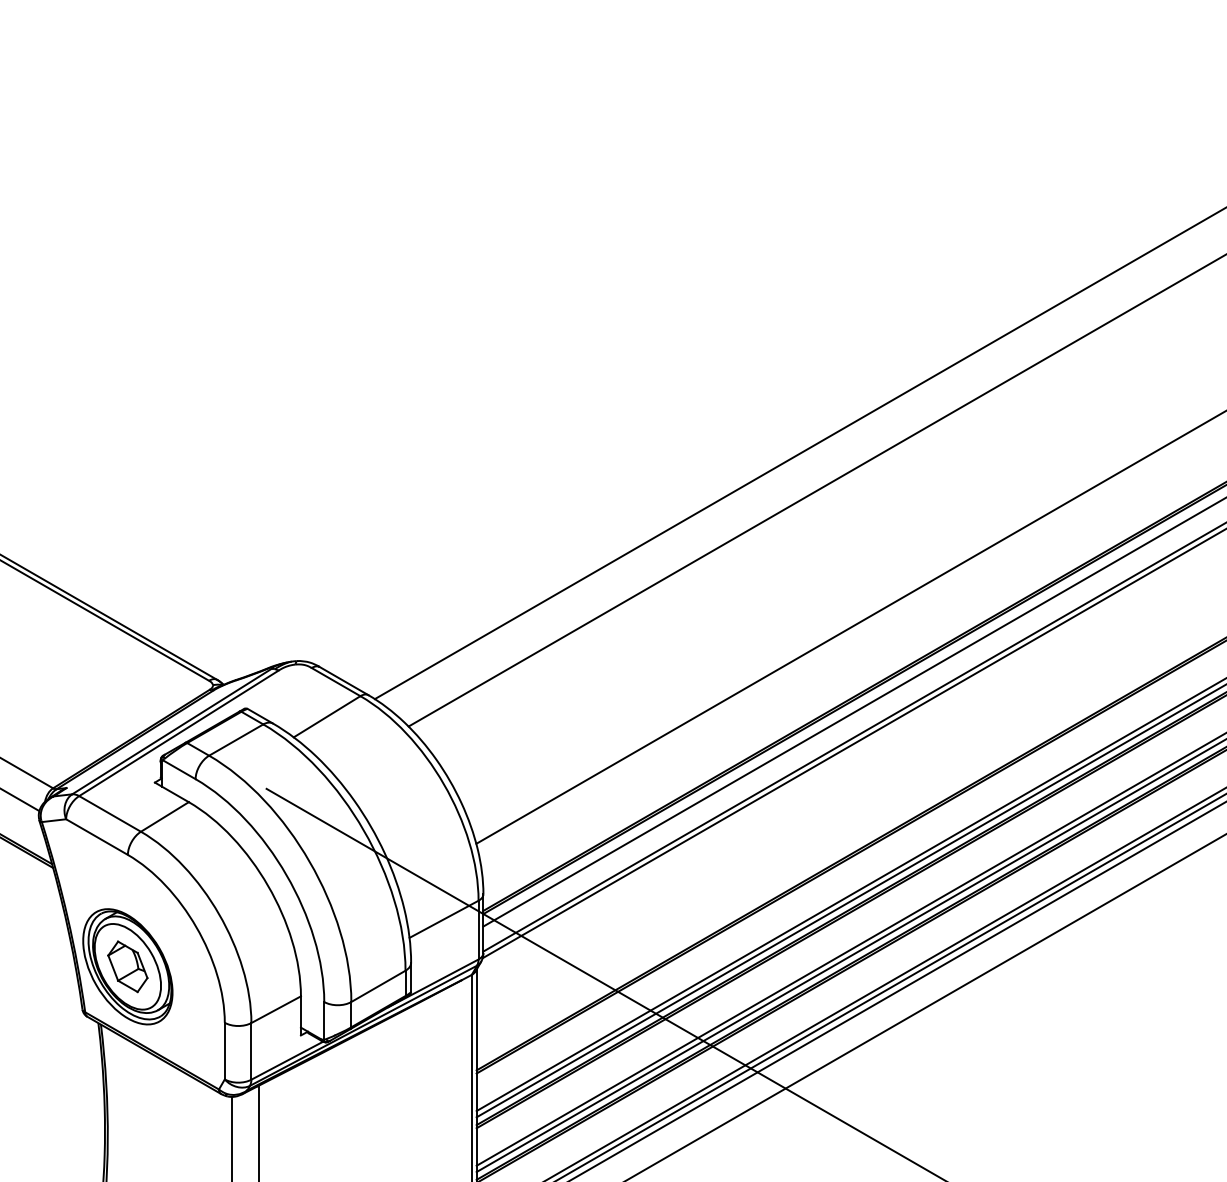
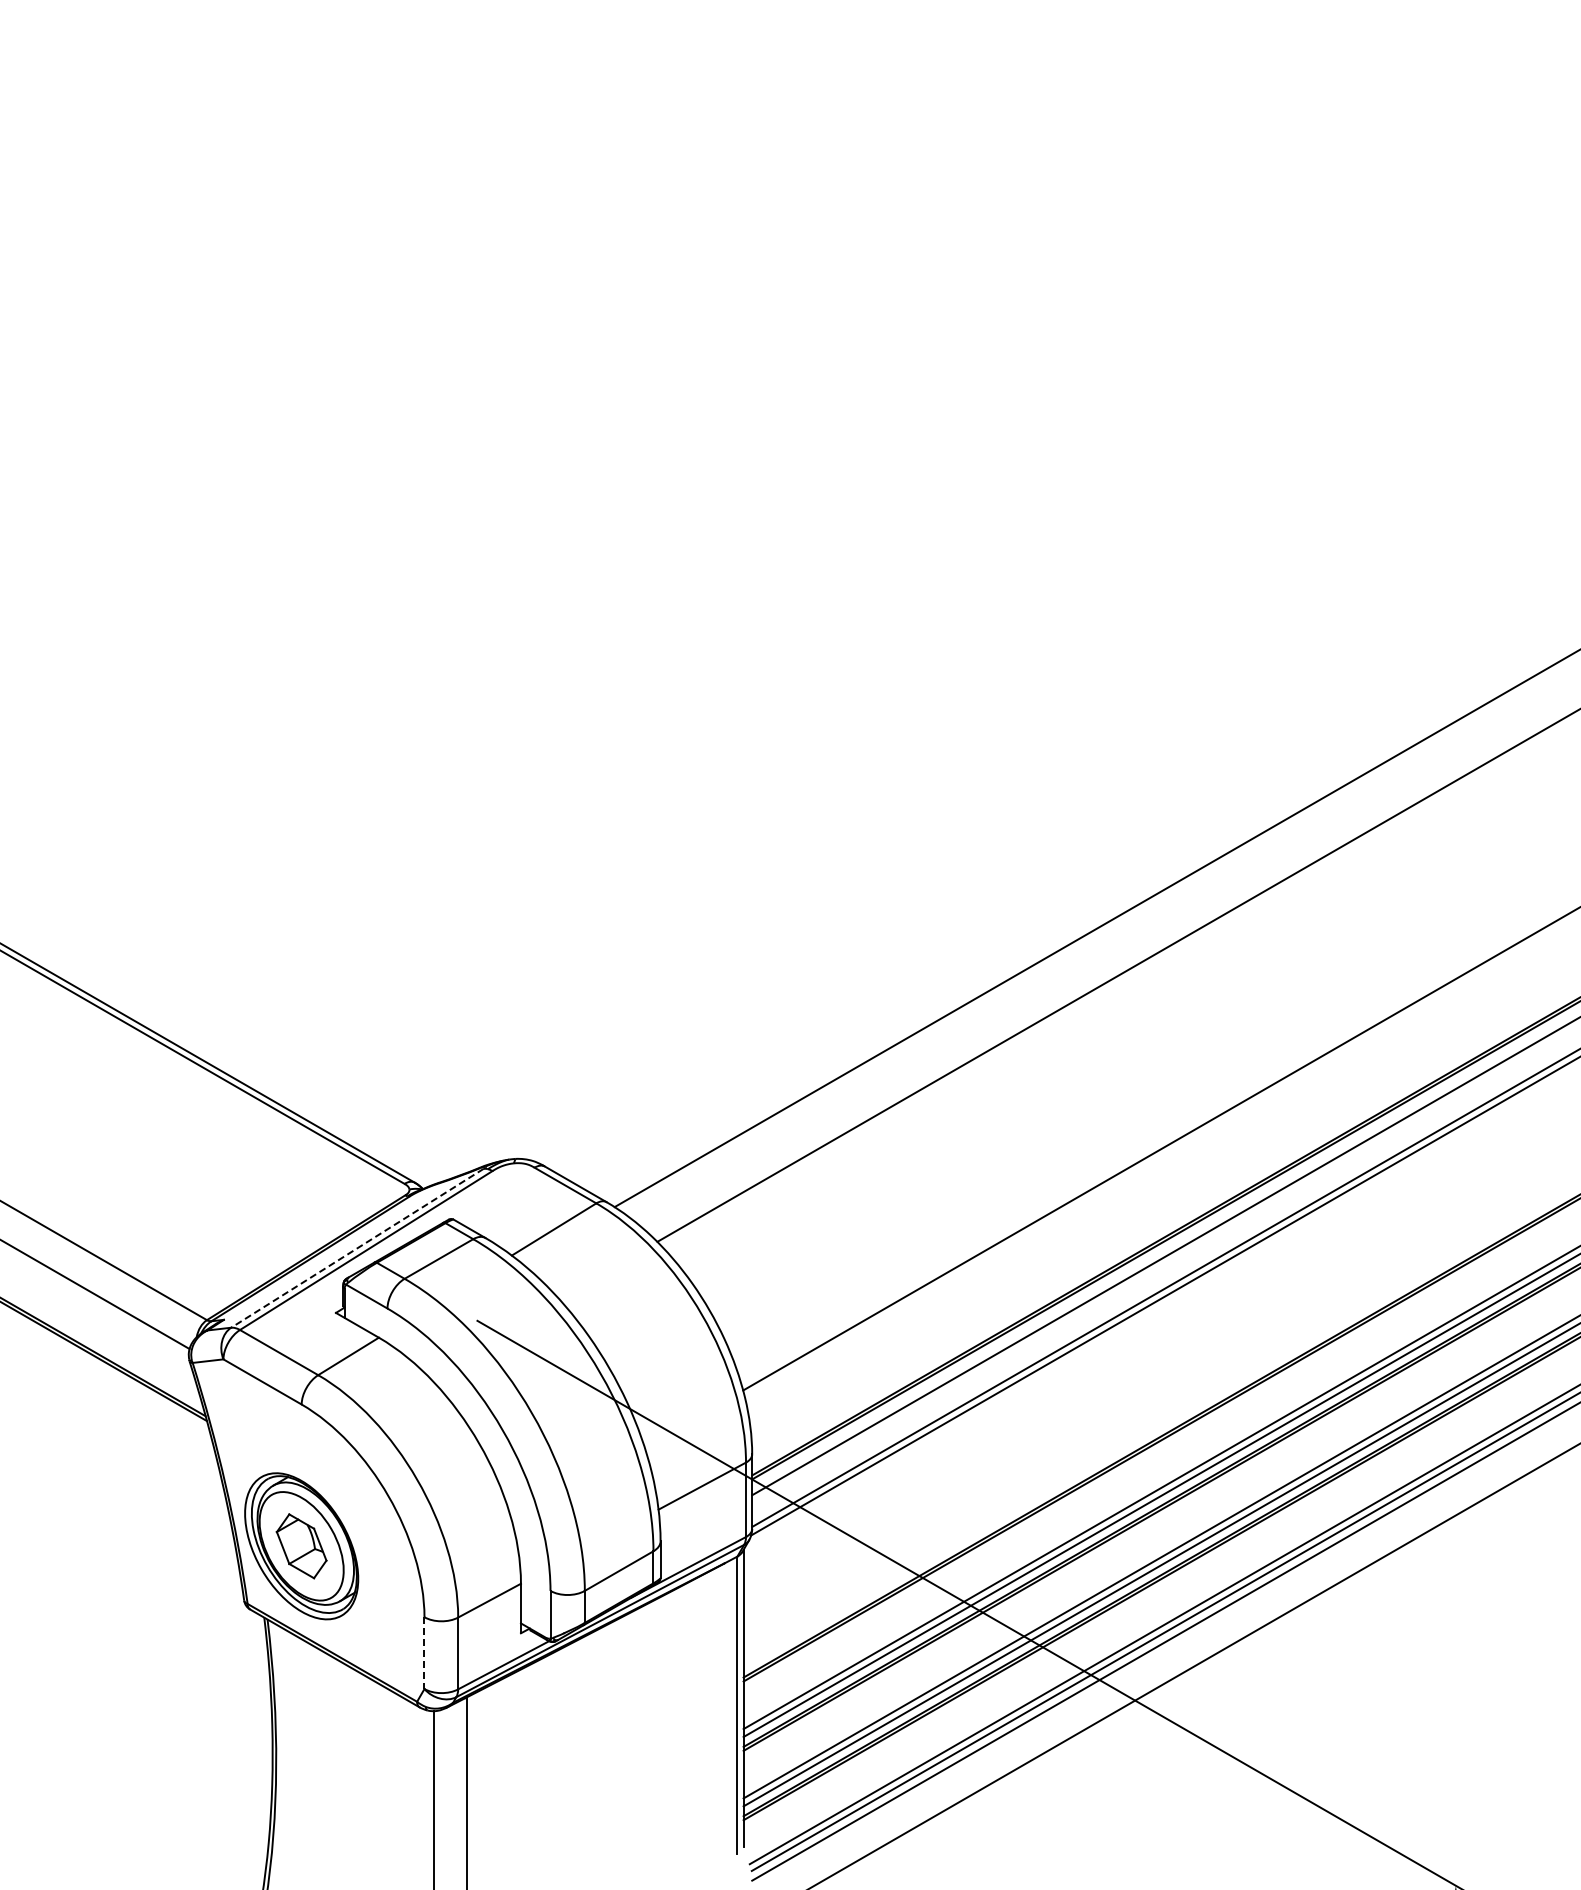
line: (171, 731) -> (357, 1248), solid -> dashed
line: (224, 1051) -> (424, 1653), solid -> dashed

